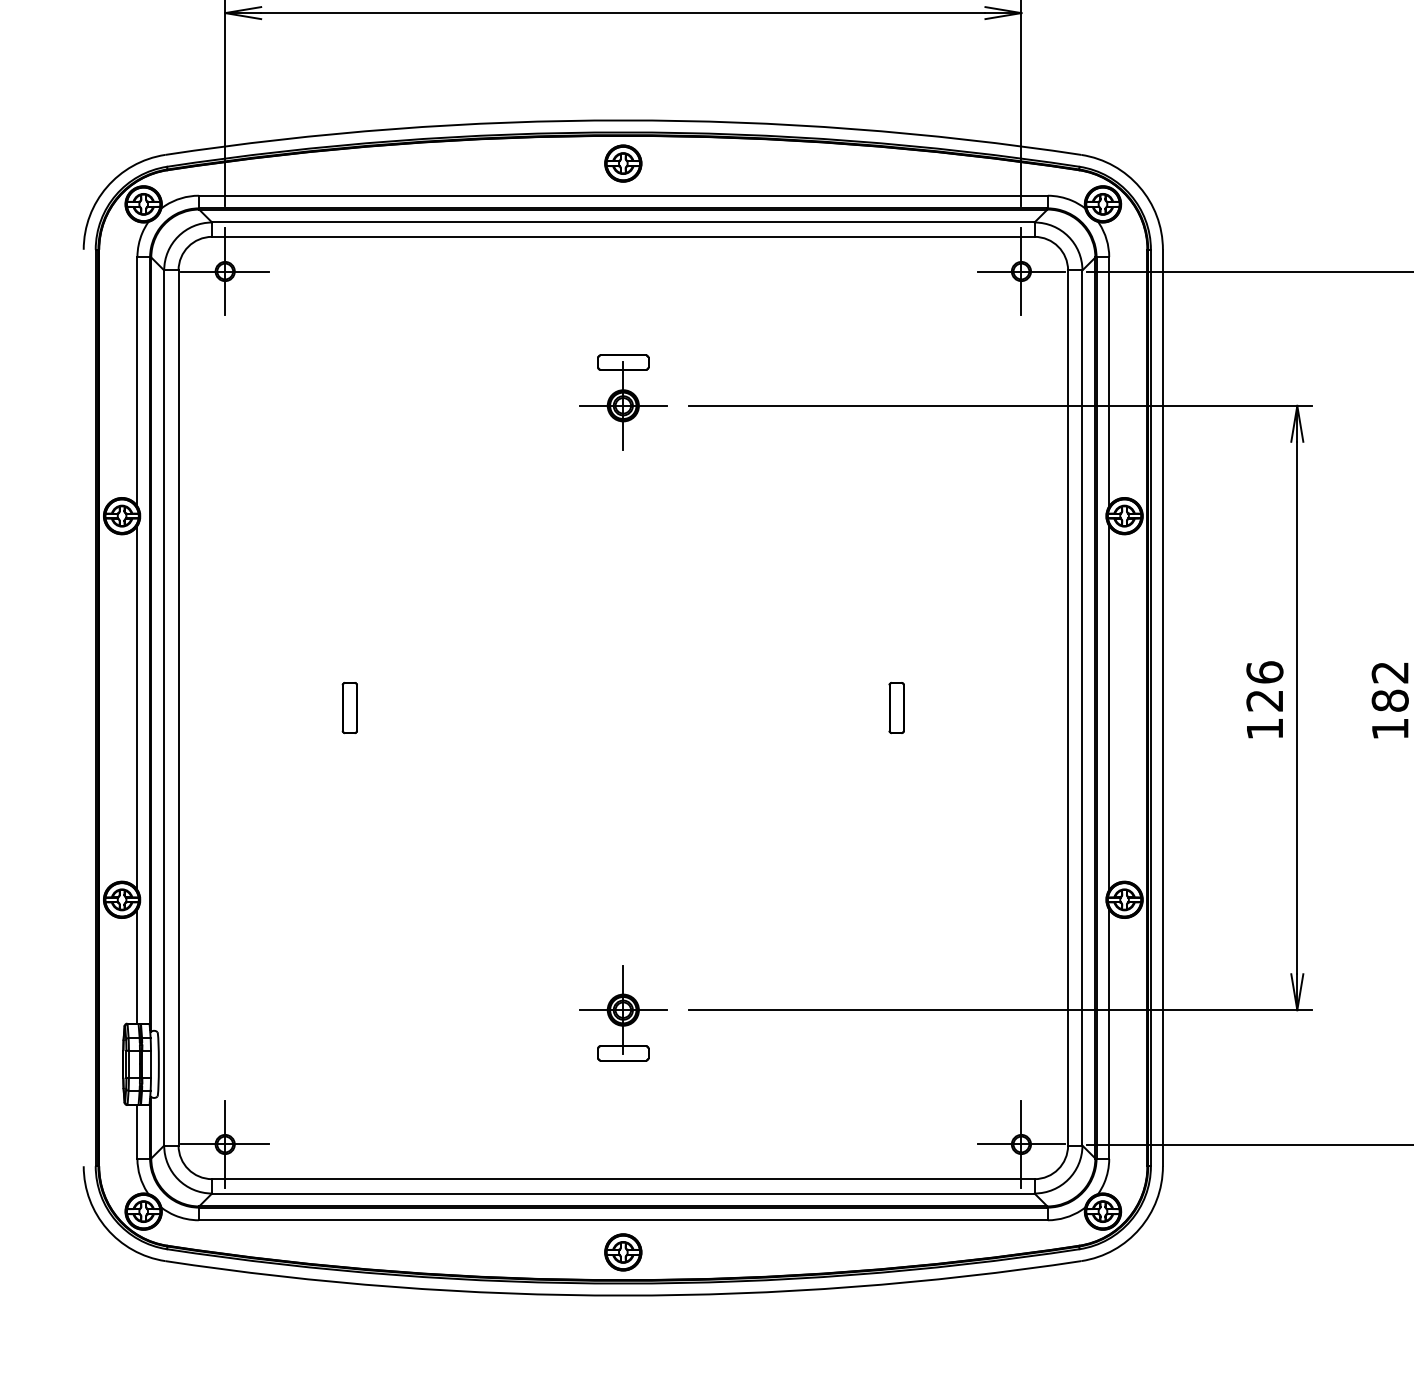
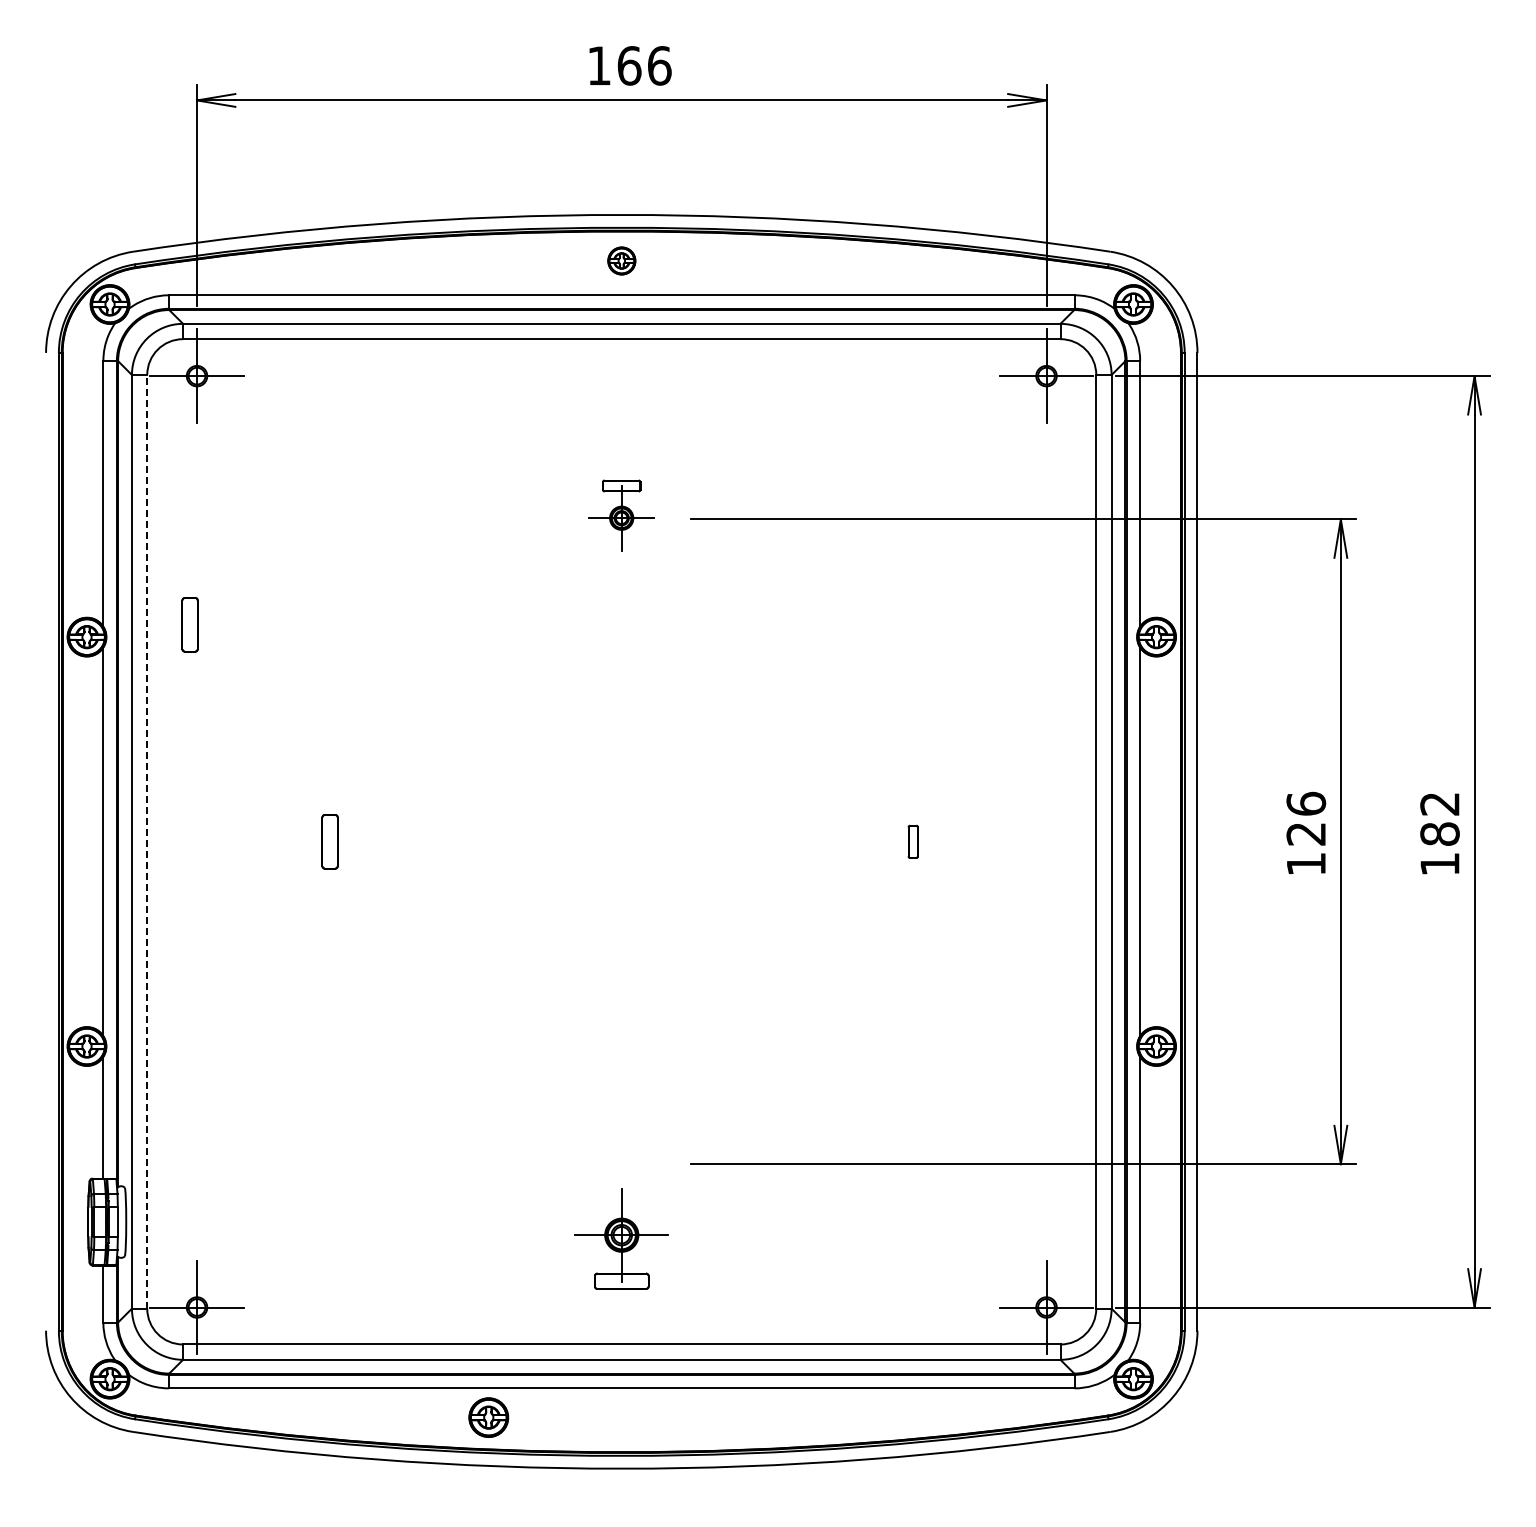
part: (623, 163) -> (621, 260), size x0.7
part: (623, 402) -> (621, 515), size x0.7
part: (218, 504) -> (189, 624), added
line: (178, 707) -> (147, 841), solid -> dashed
part: (895, 707) -> (912, 841), size x0.6
part: (623, 1013) -> (621, 1238), moved
part: (623, 1252) -> (488, 1417), moved

